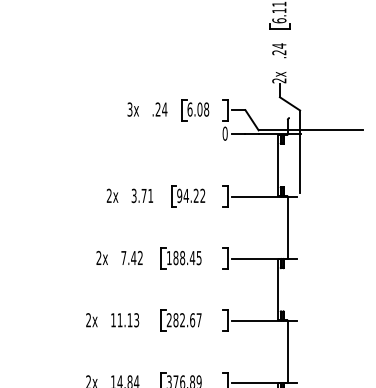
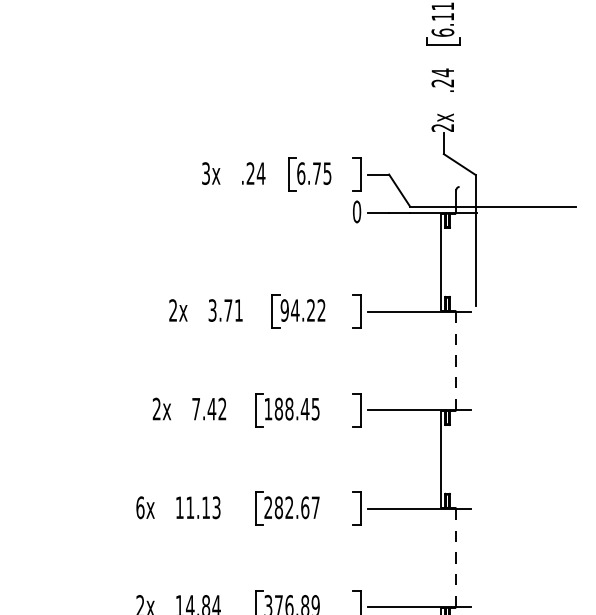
text: (203, 109) -> (322, 173), 6.08 -> 6.75
line: (287, 227) -> (455, 360), solid -> dashed
text: (88, 320) -> (140, 508), 2x -> 6x
line: (287, 351) -> (455, 557), solid -> dashed

